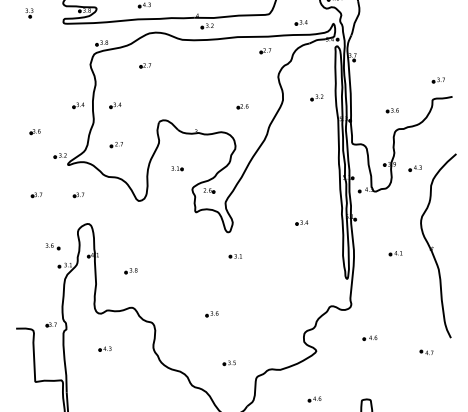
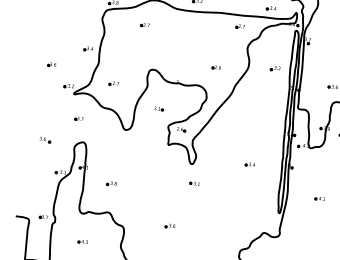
part: (115, 105) -> (117, 52), removed
part: (36, 195) -> (46, 114), removed
part: (52, 246) -> (44, 139), moved

